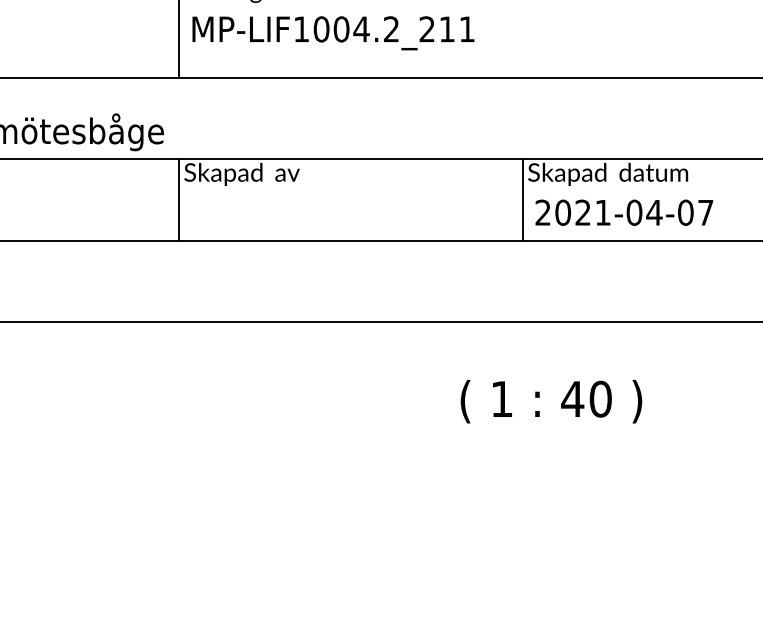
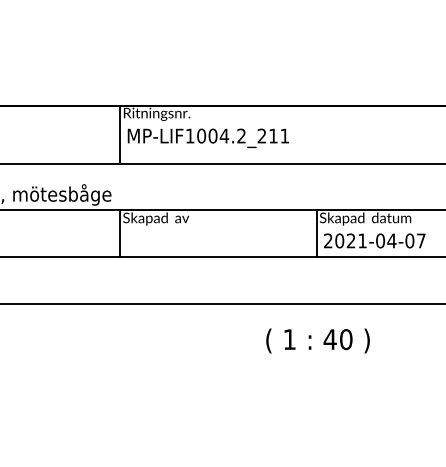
text: (550, 400) -> (317, 340), moved

